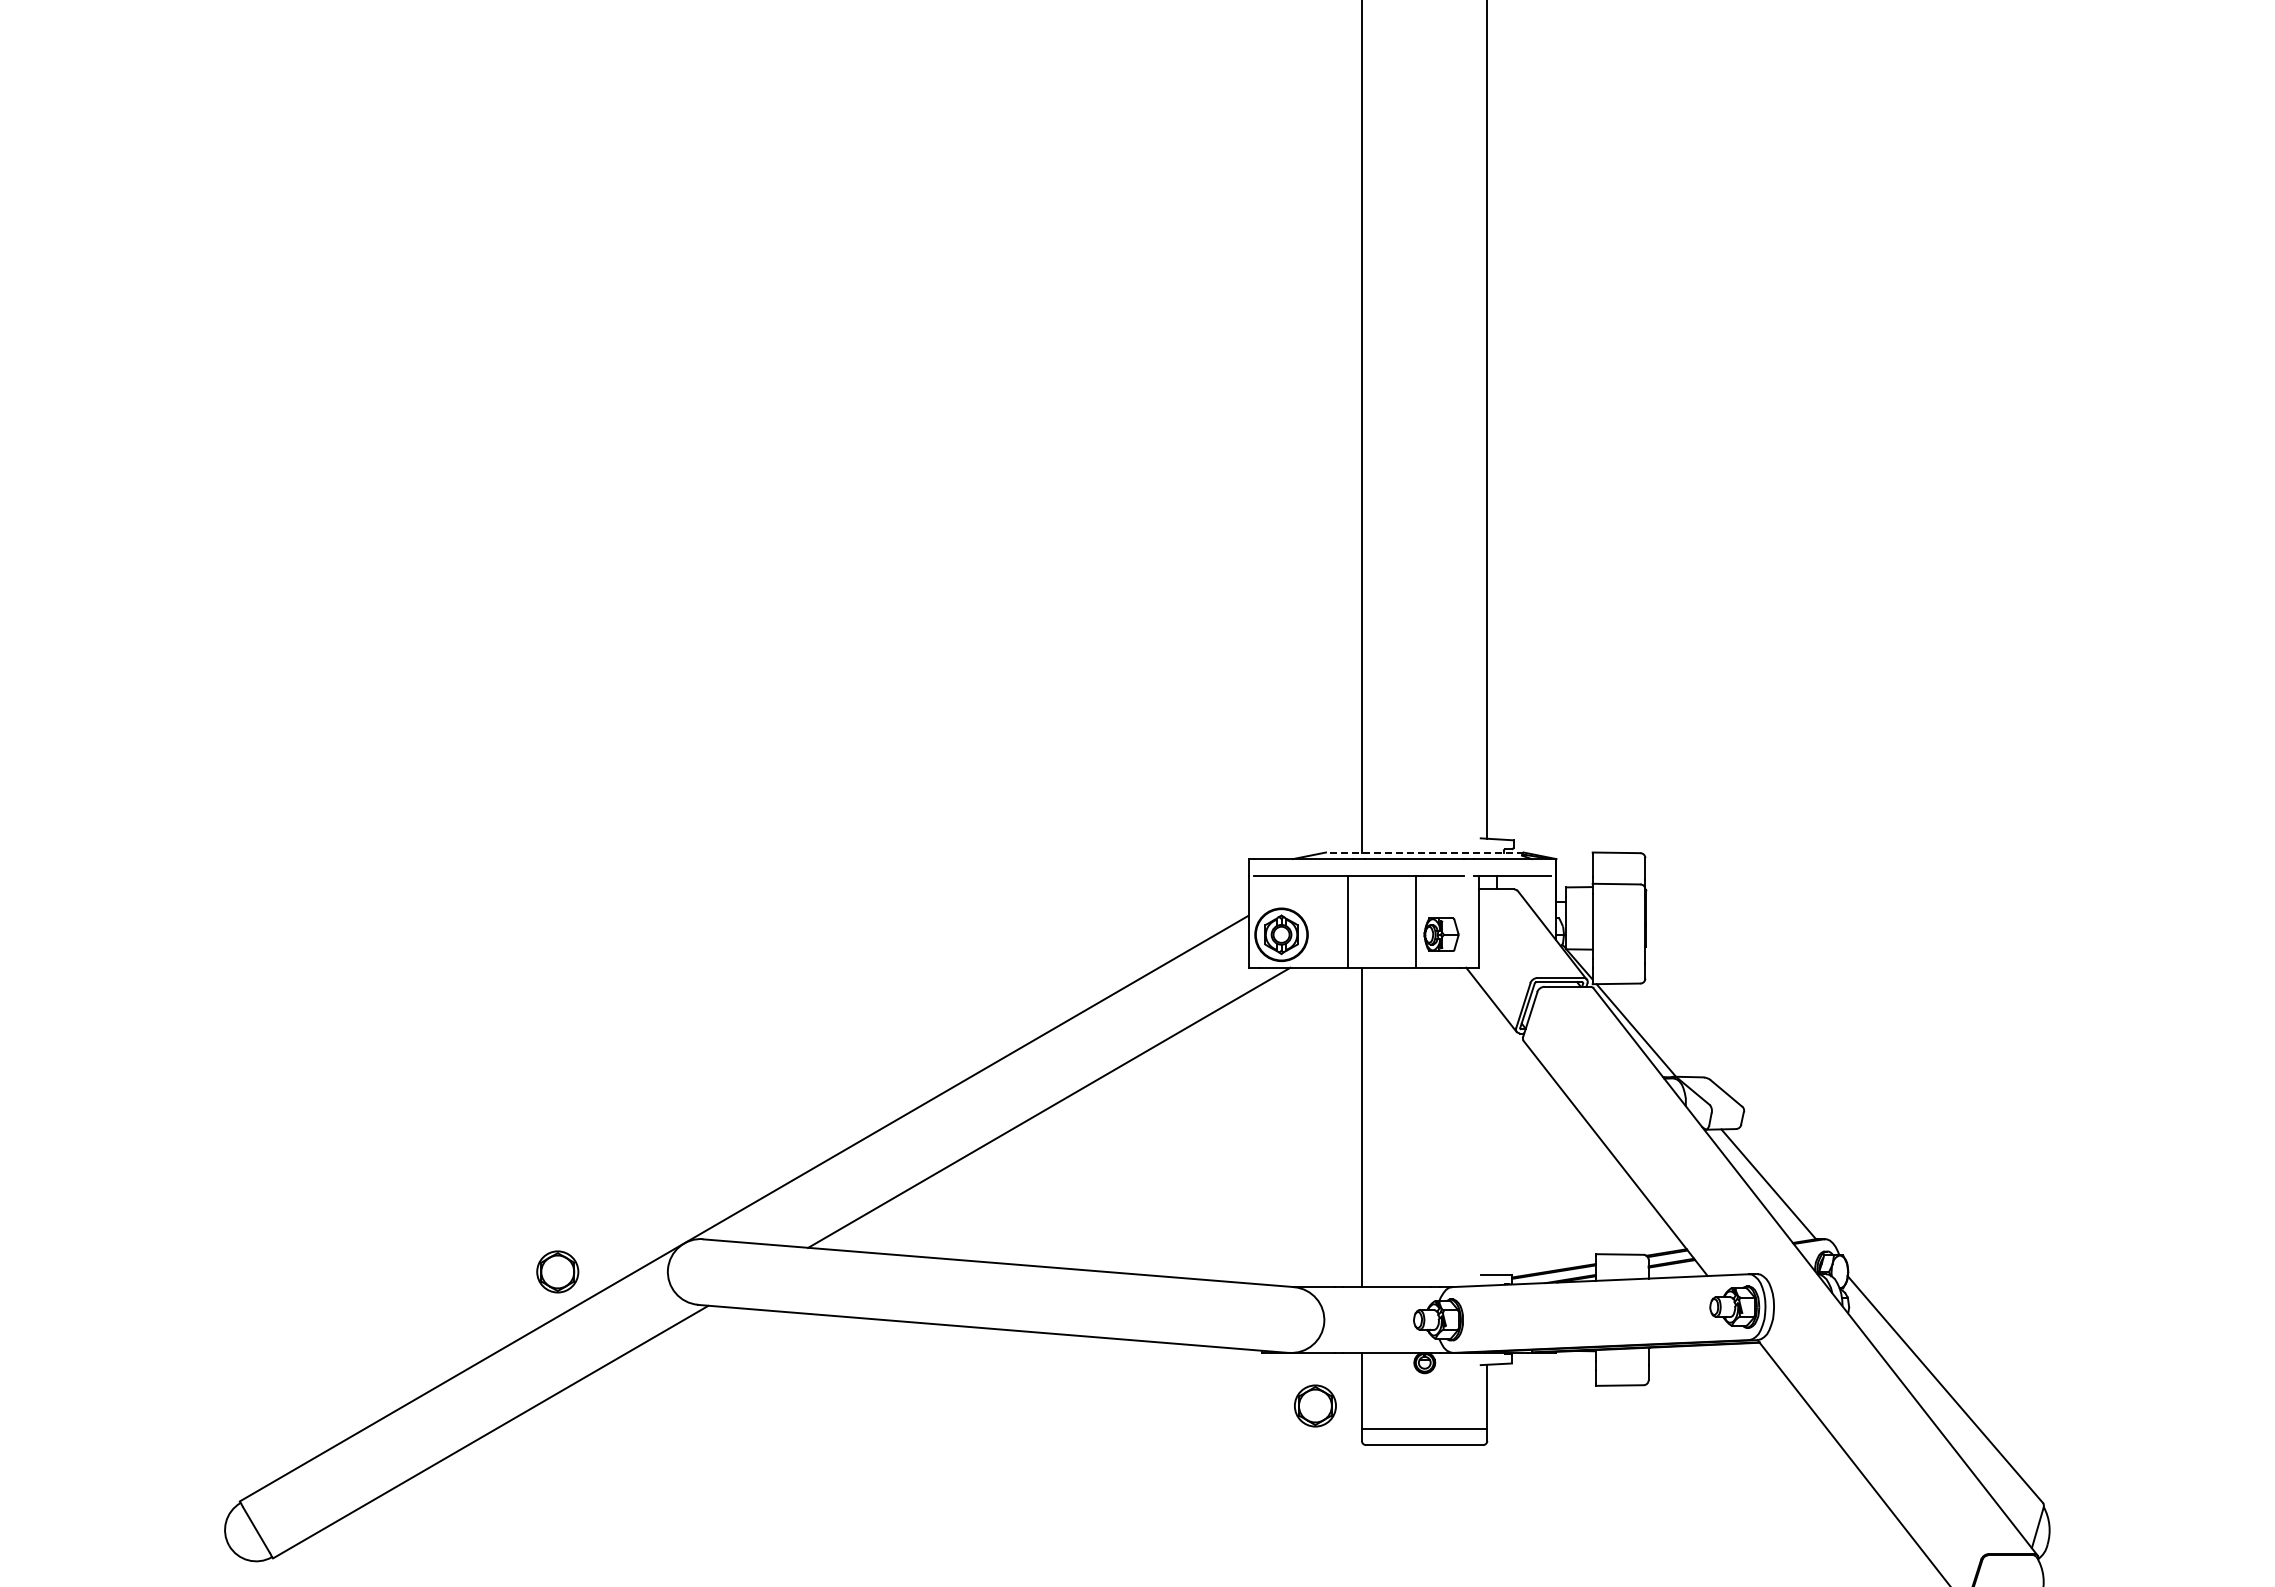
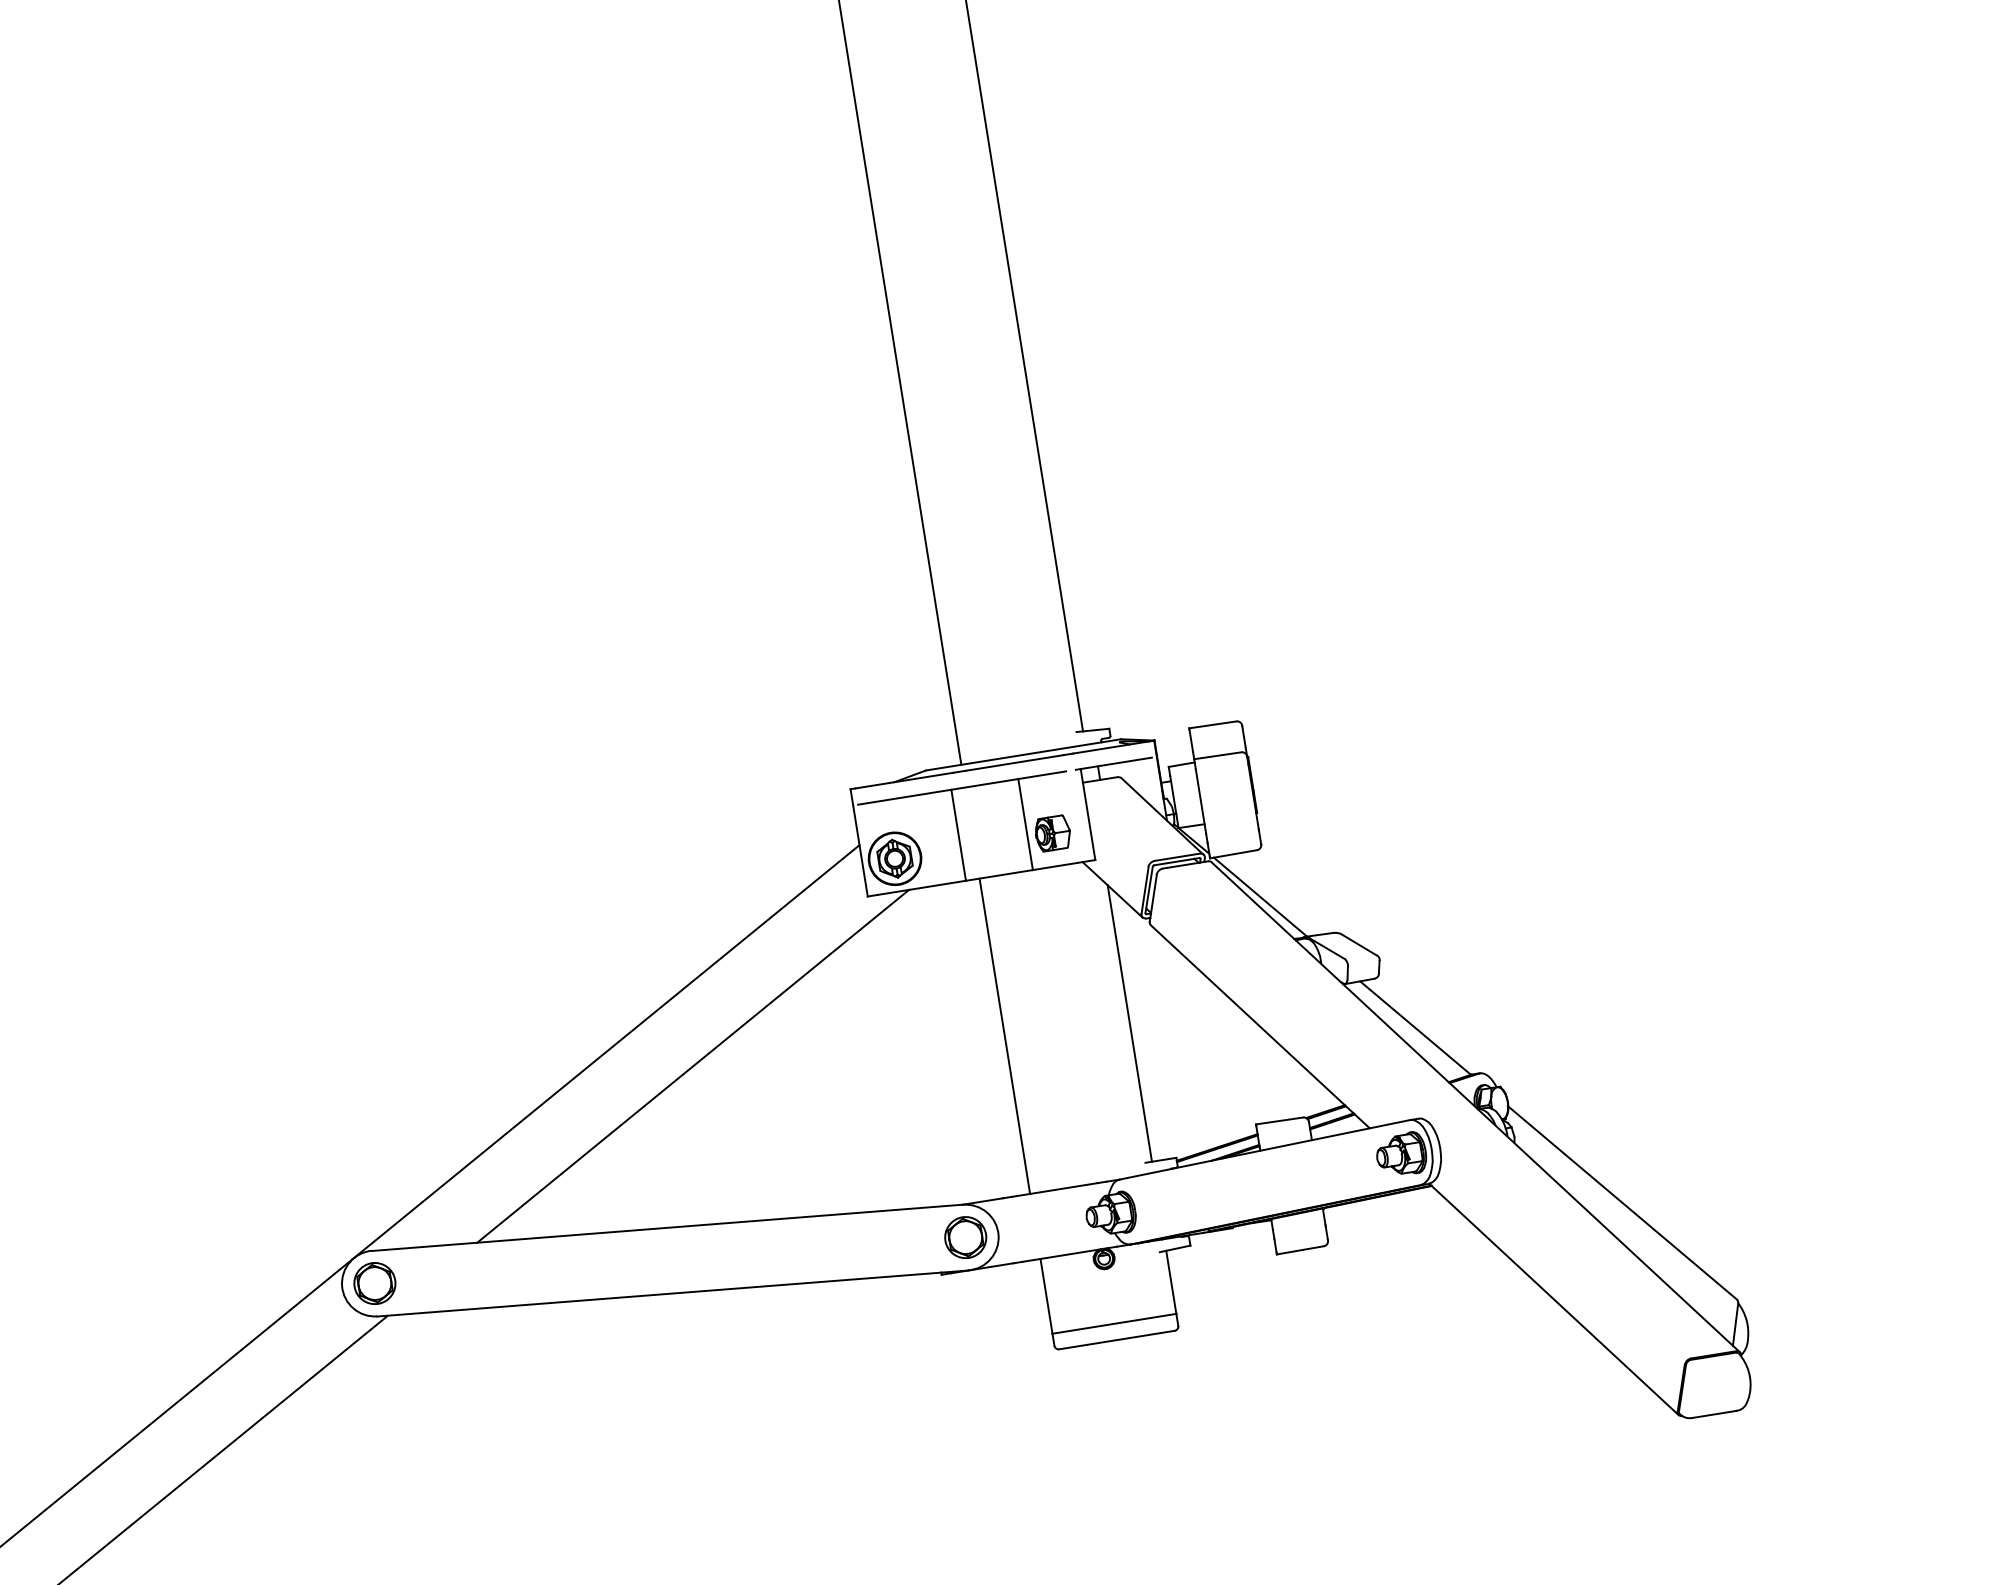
line: (1424, 852) -> (1023, 754), dashed -> solid
line: (1487, 1134) -> (1129, 1023), added
part: (557, 1271) -> (374, 1283), moved
part: (1315, 1405) -> (965, 1237), moved

